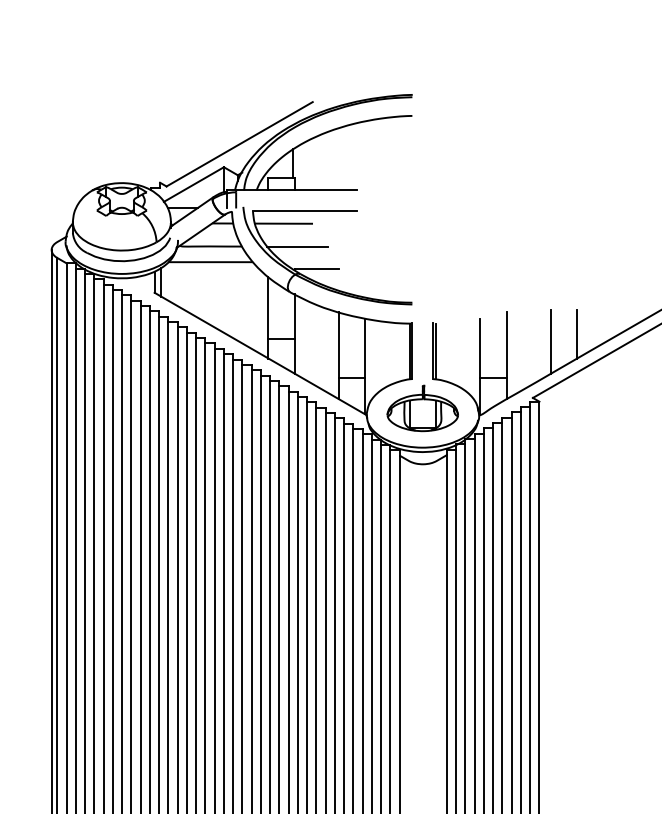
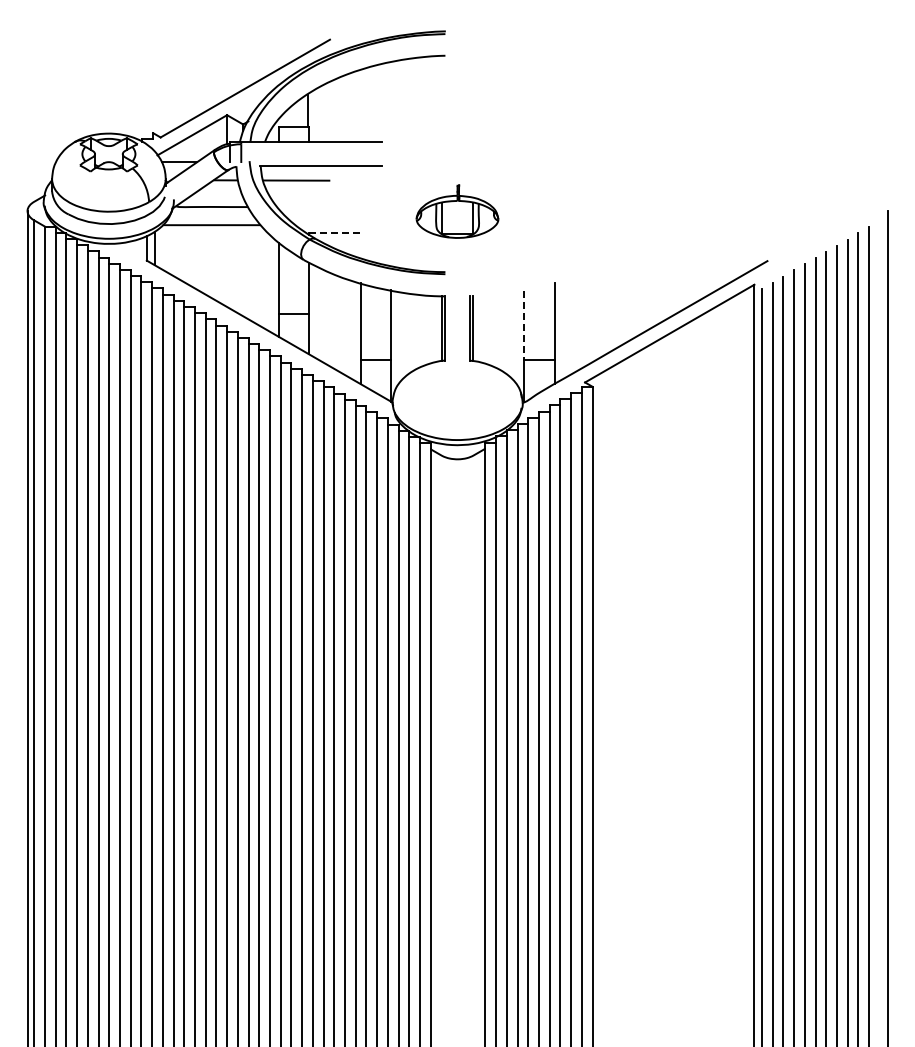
line: (297, 246) -> (312, 207), removed
line: (316, 269) -> (334, 233), solid -> dashed
line: (577, 334) -> (636, 308), removed
line: (551, 341) -> (606, 317), removed
line: (480, 348) -> (524, 325), solid -> dashed
part: (422, 408) -> (457, 211), moved

